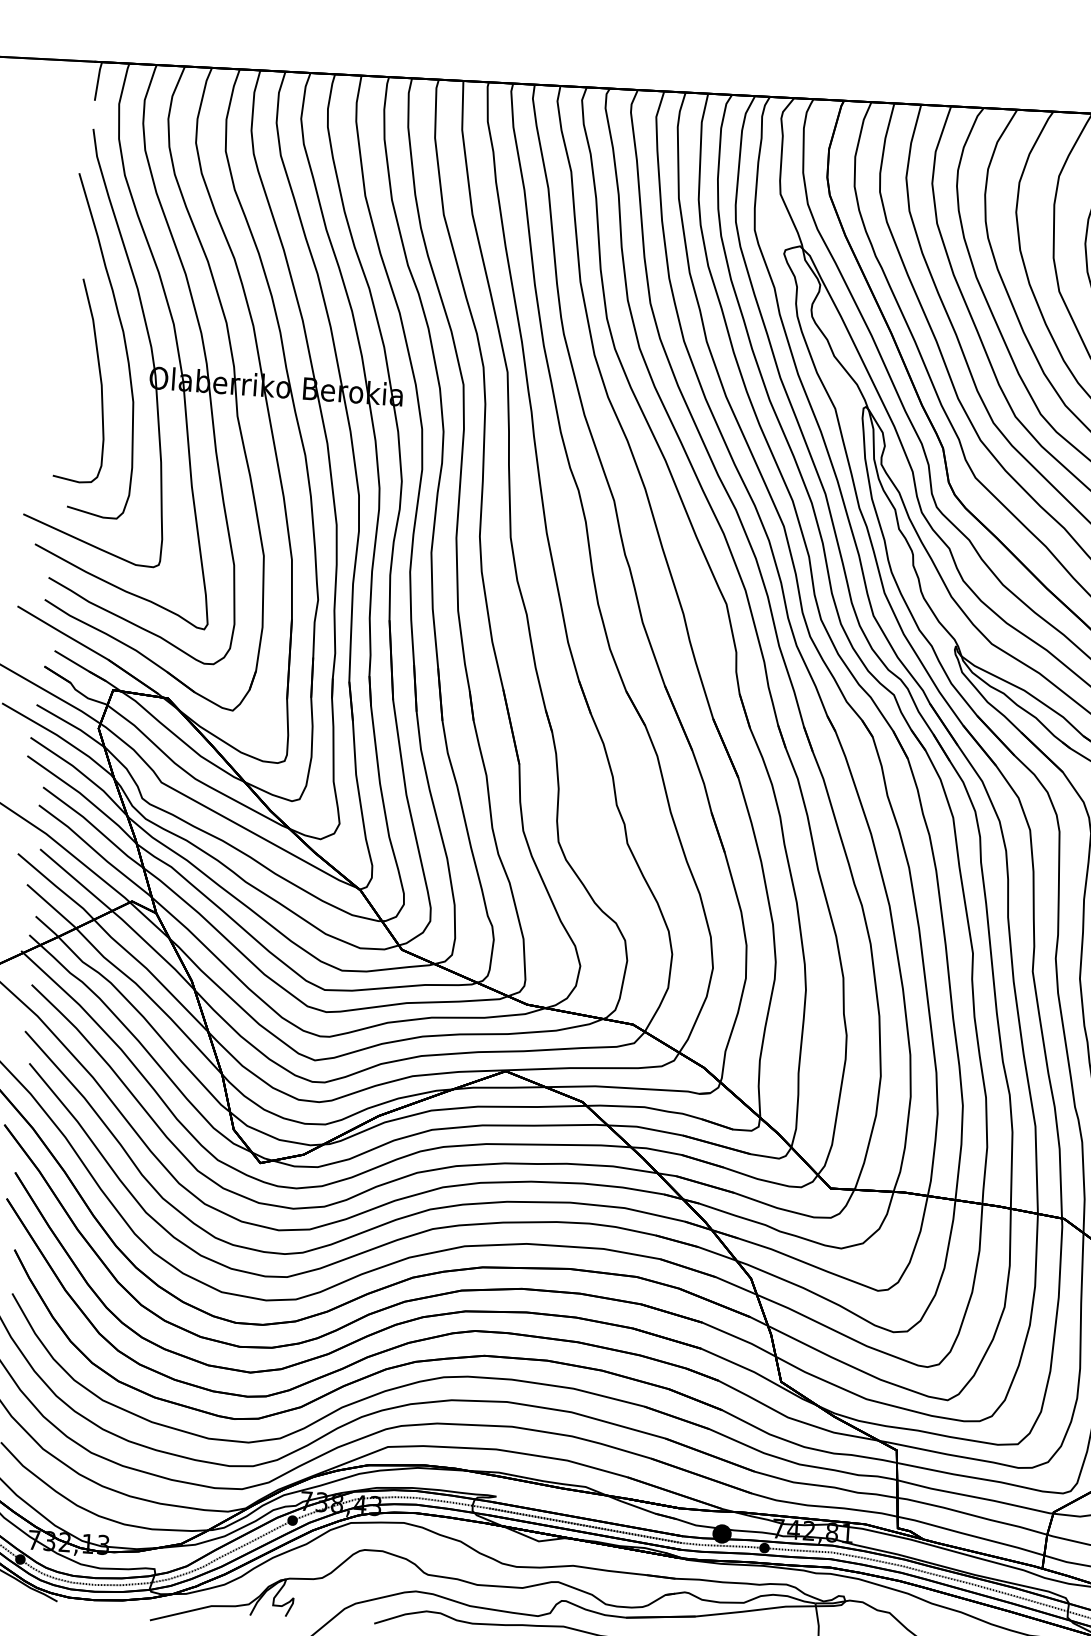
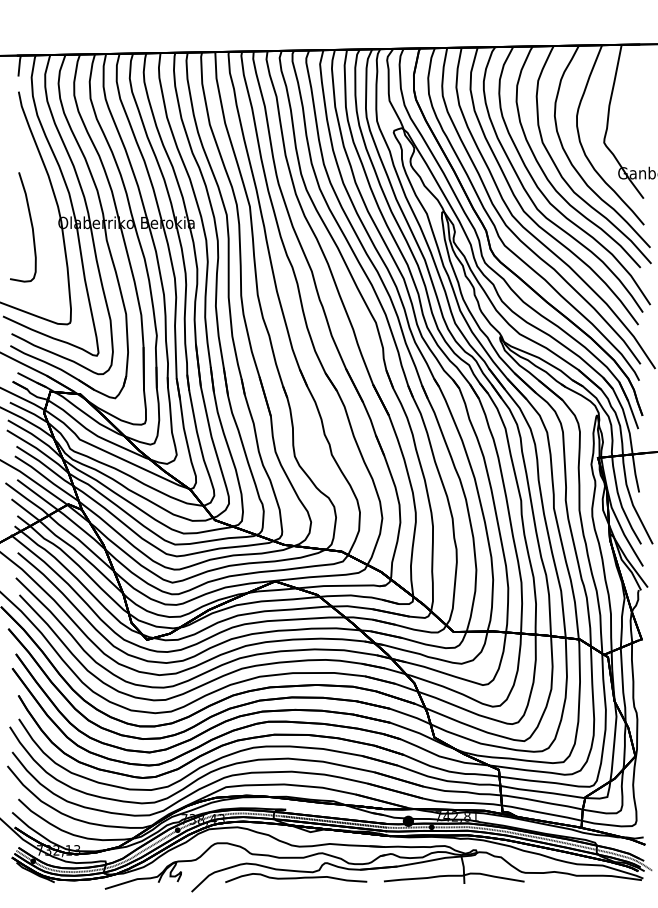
part: (122, 341) -> (42, 204), removed

